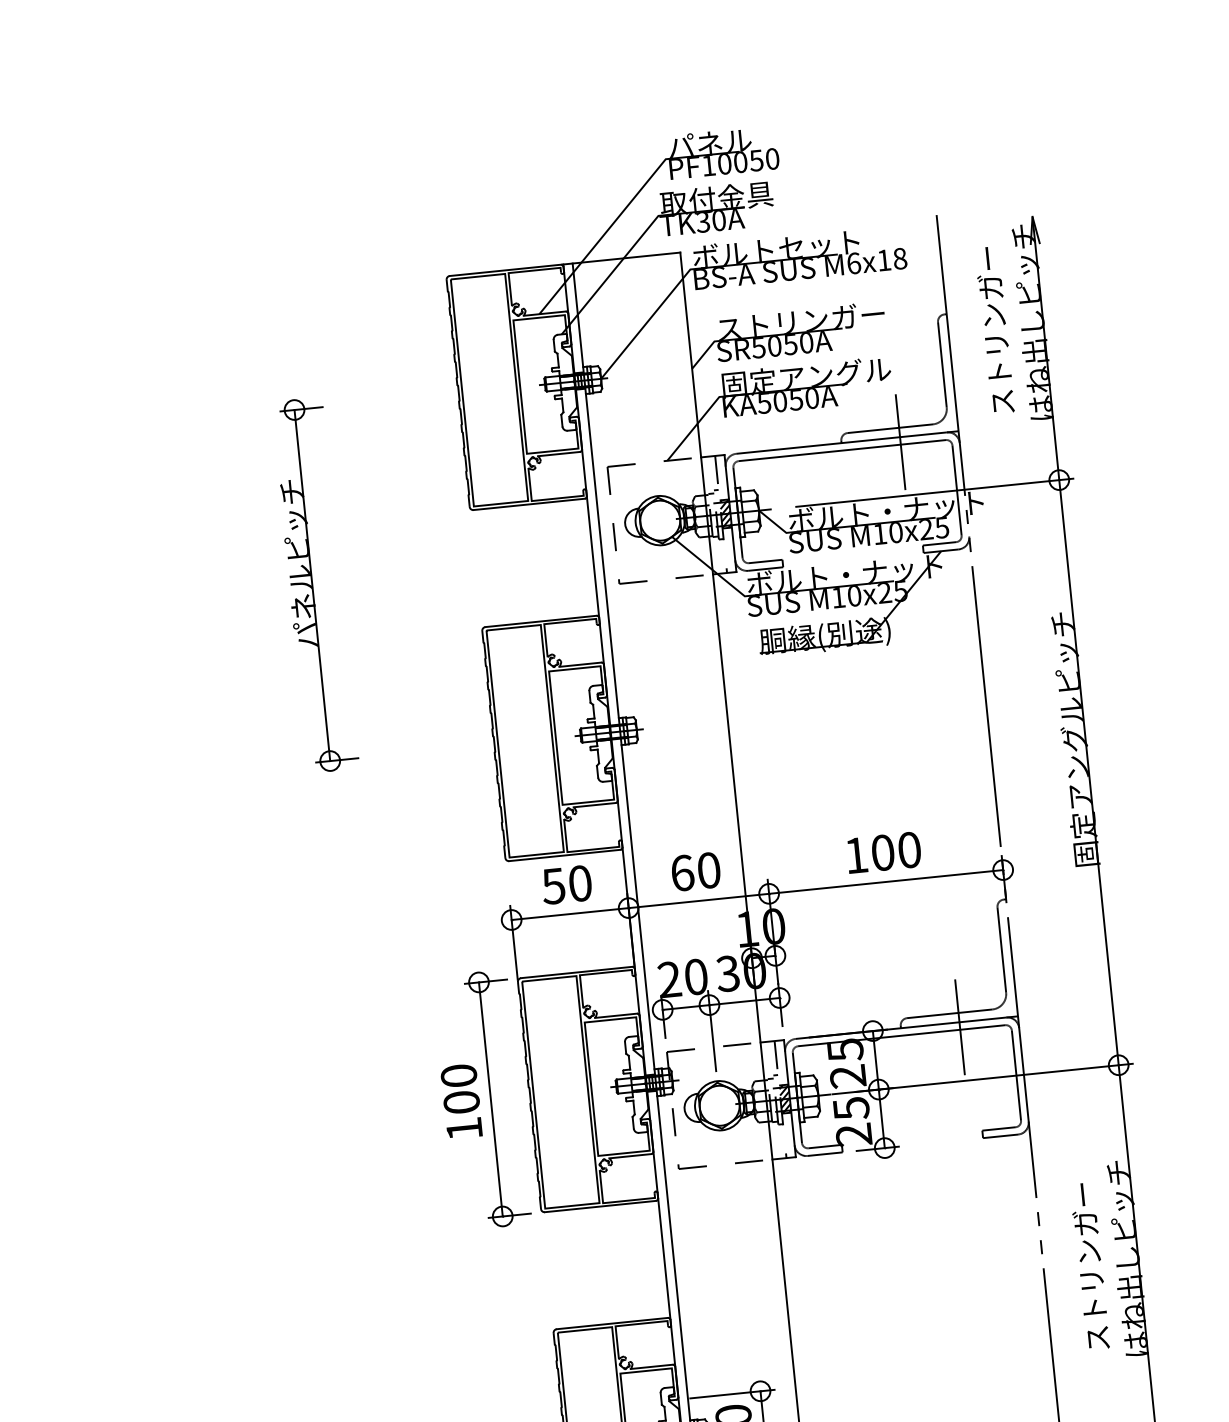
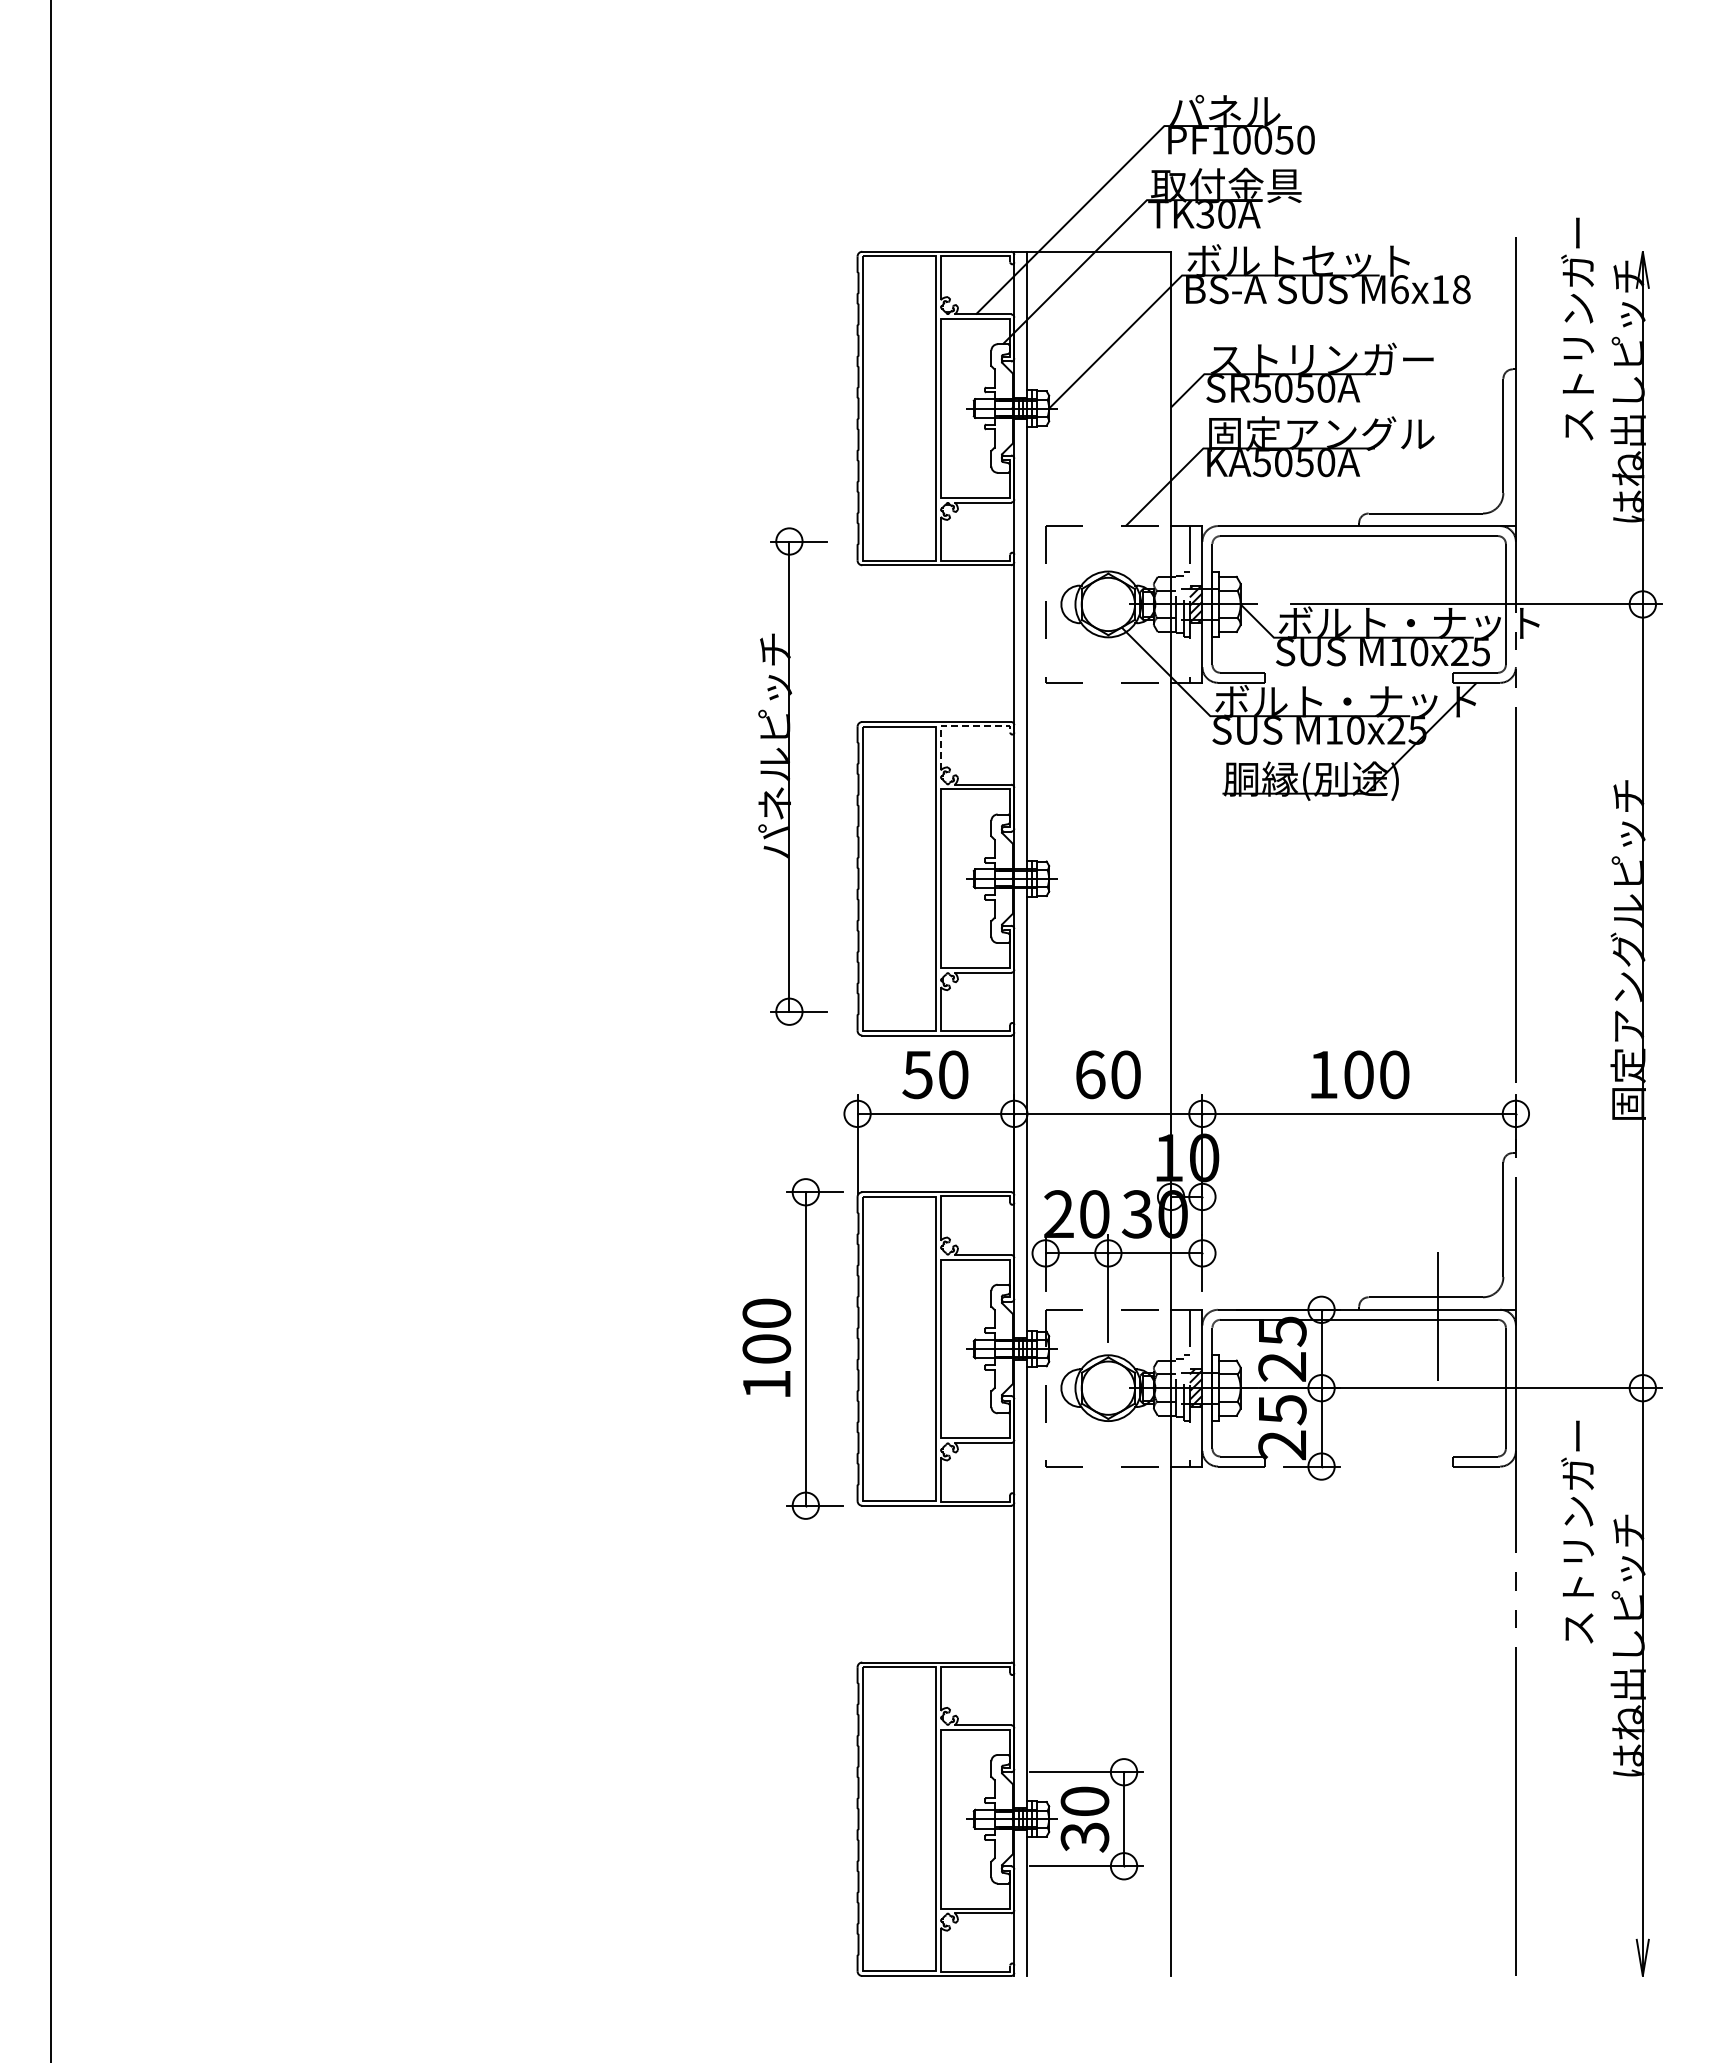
text: (994, 329) -> (1577, 328), moved
line: (900, 441) -> (1437, 532), removed
part: (314, 585) -> (792, 776), moved
line: (556, 623) -> (956, 726), solid -> dashed
text: (1089, 1266) -> (1577, 1531), moved

